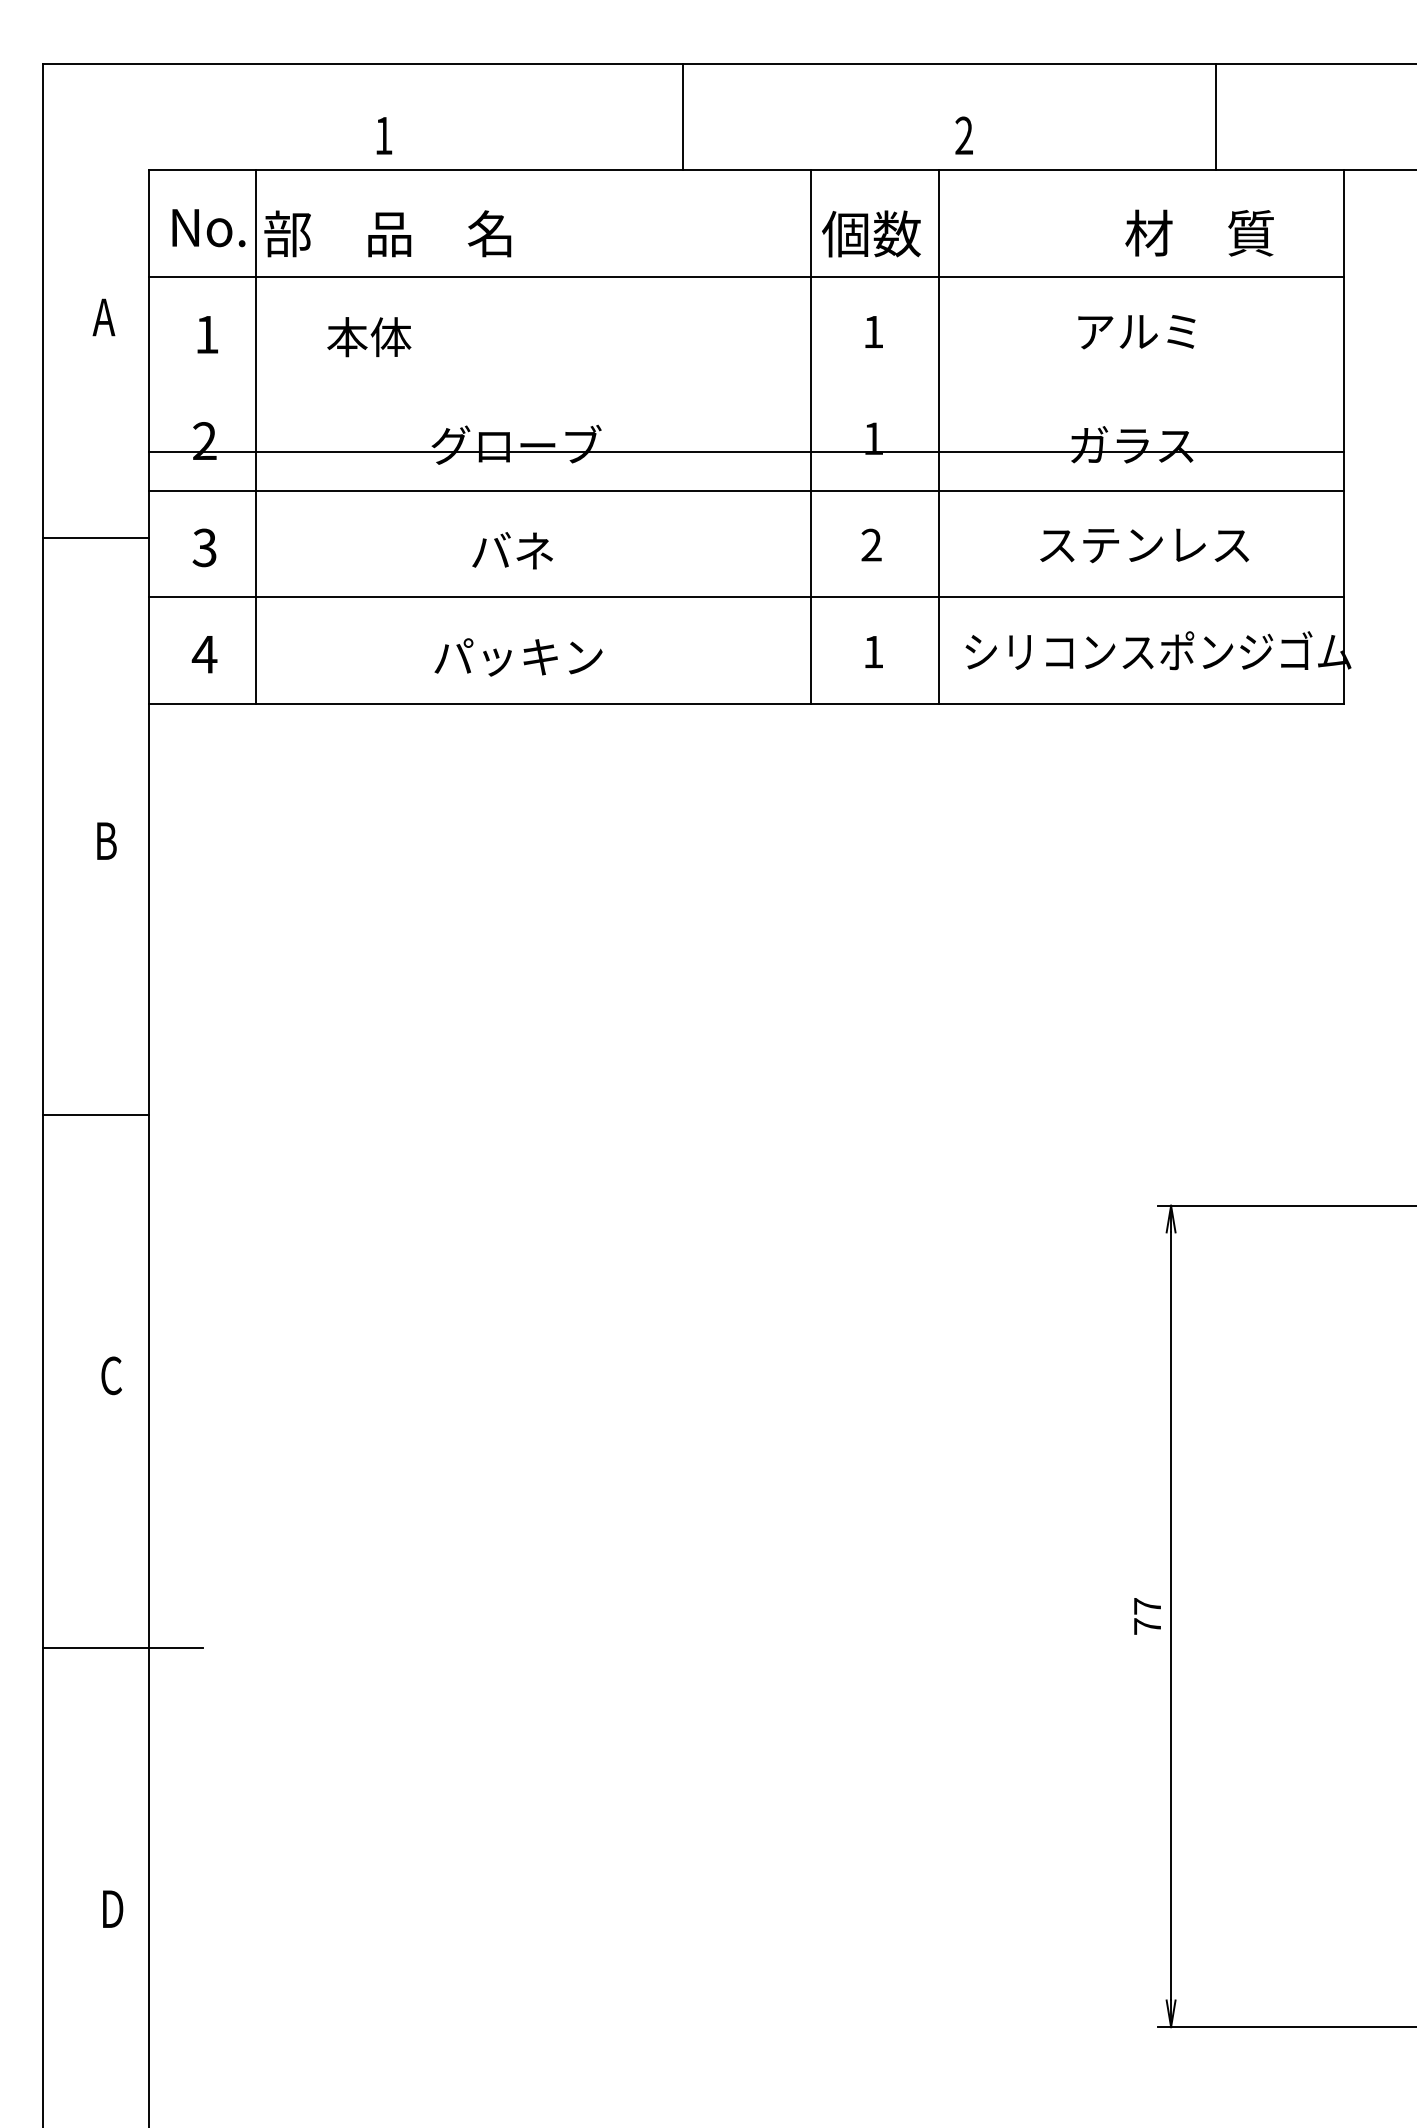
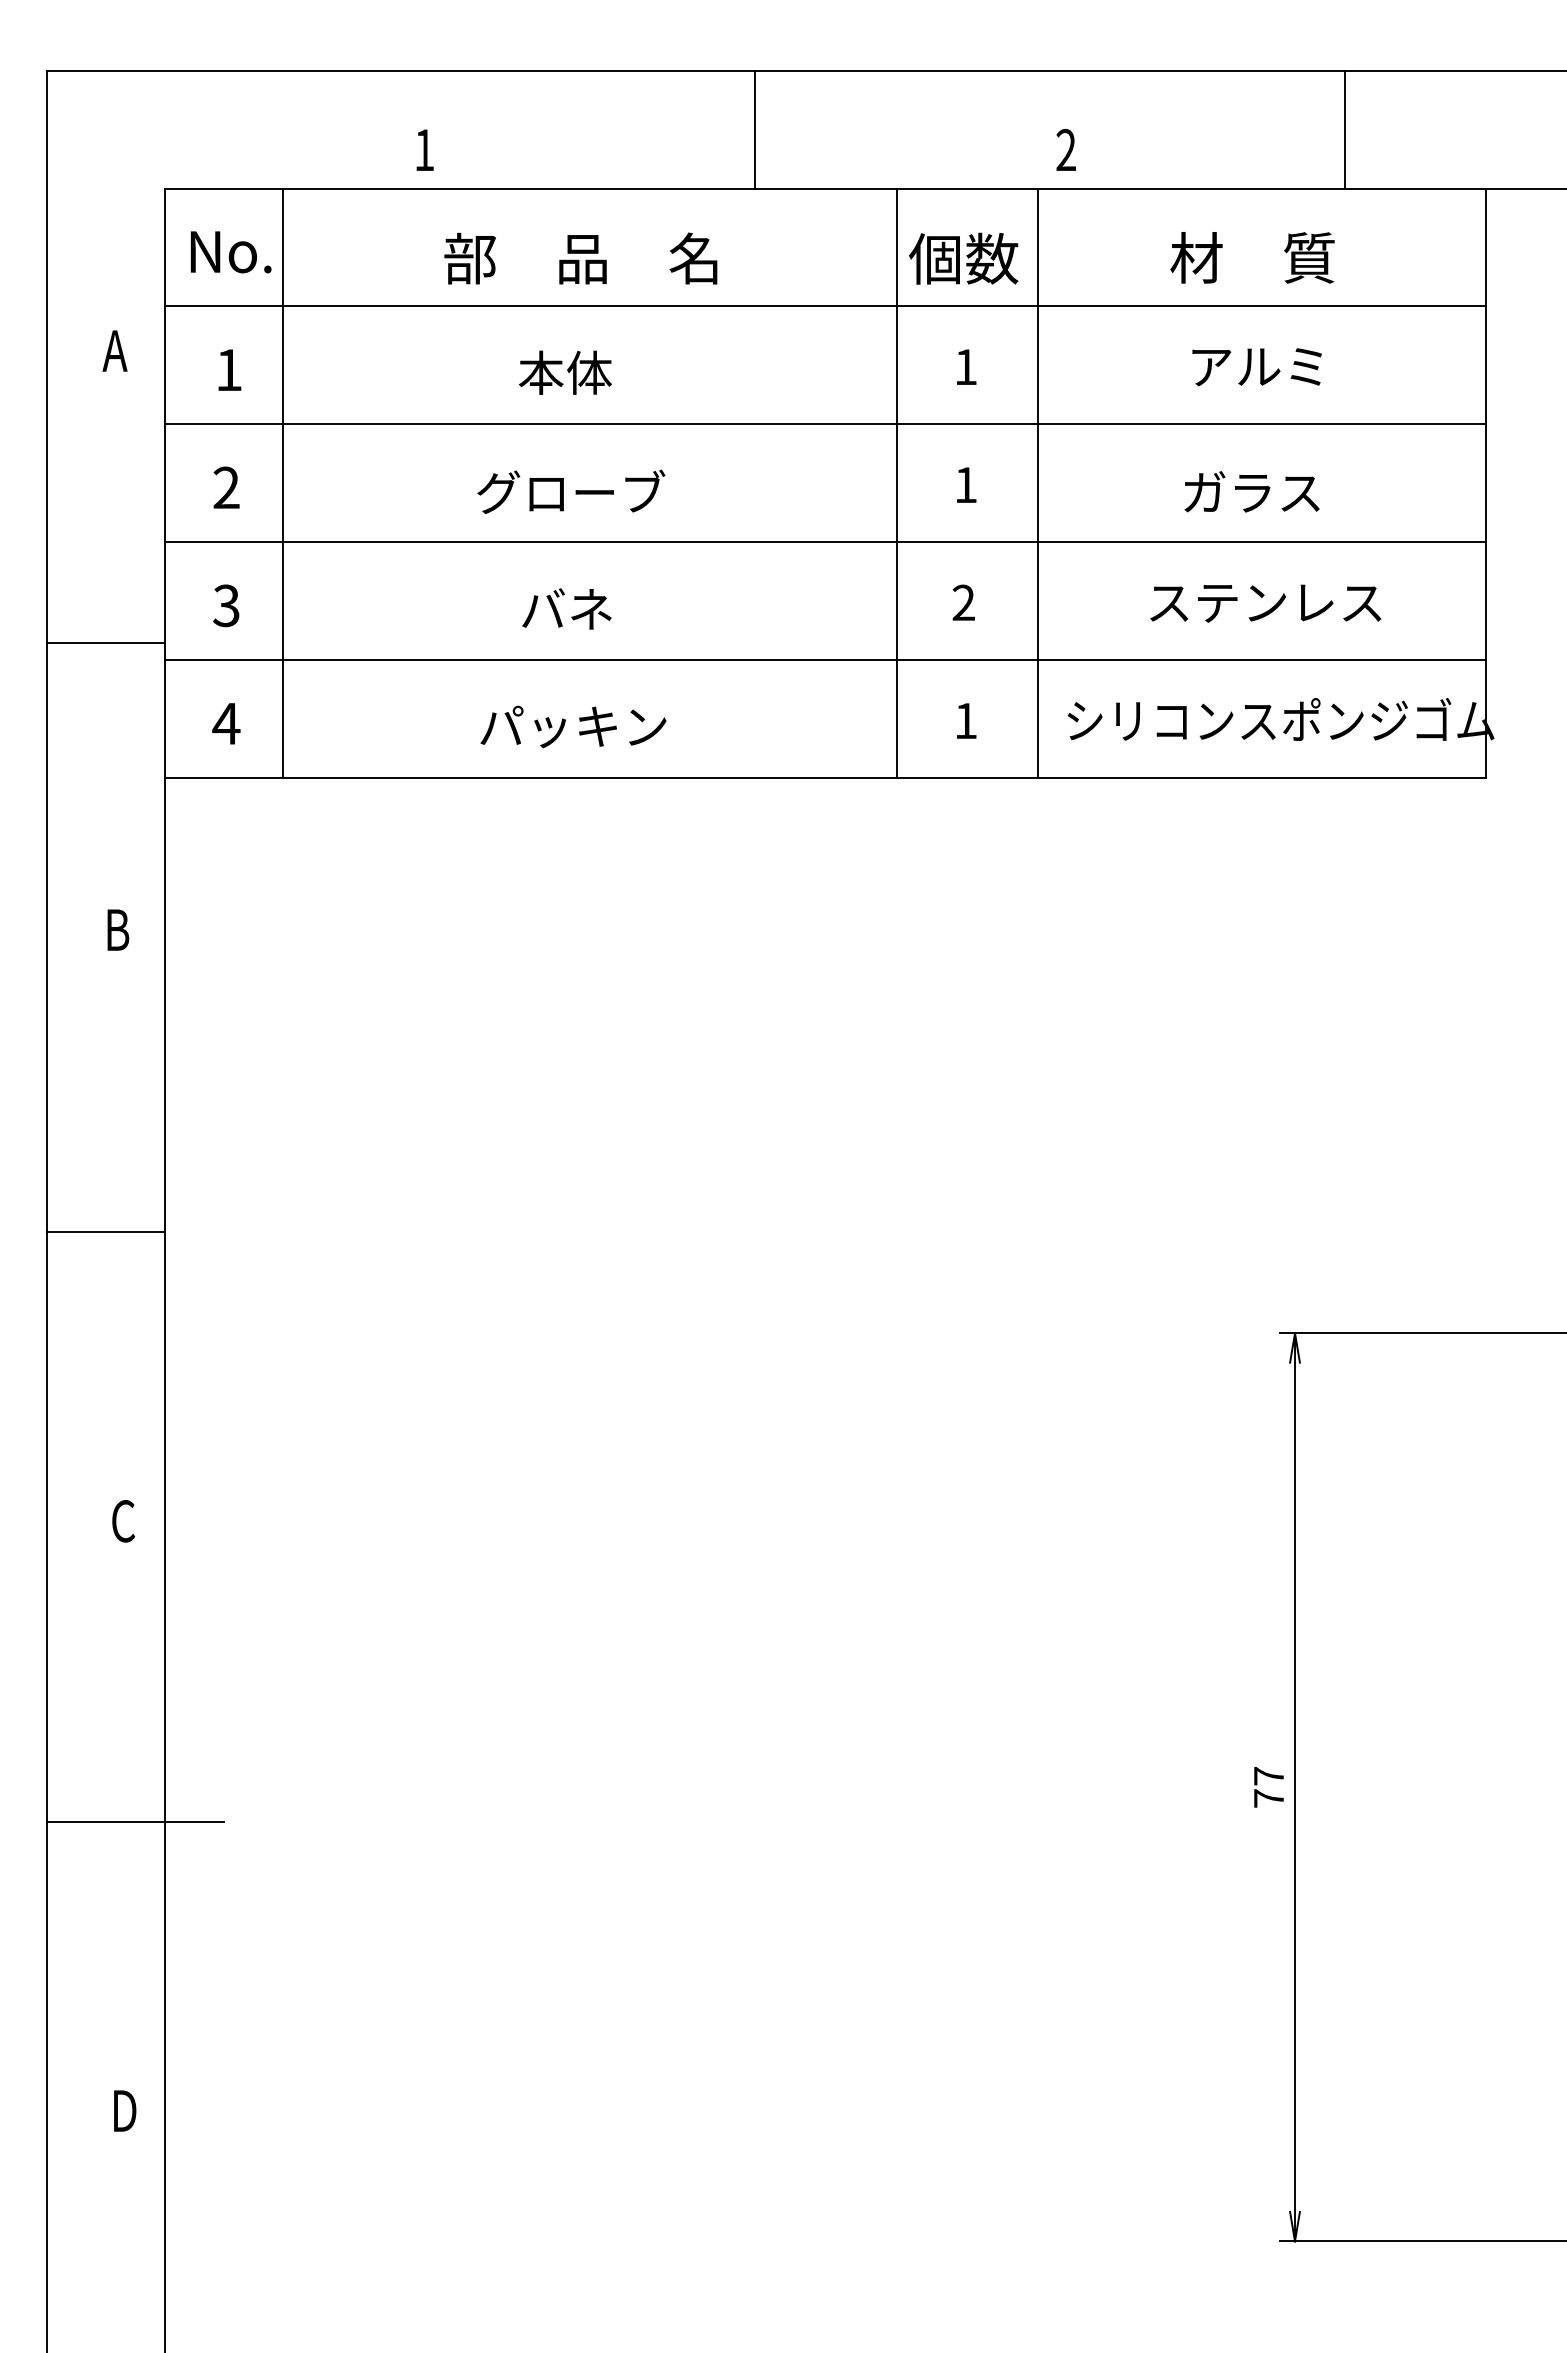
text: (1199, 232) -> (1252, 257), moved
text: (387, 233) -> (580, 258), moved
text: (368, 336) -> (564, 372), moved
line: (746, 451) -> (825, 424), moved
line: (96, 537) -> (106, 642), moved

